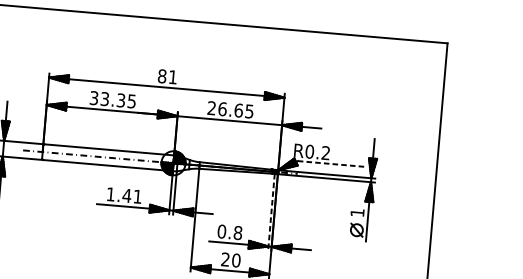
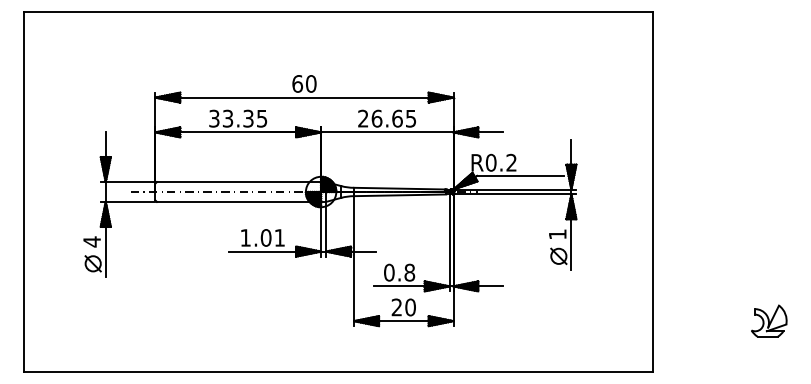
text: (167, 76) -> (304, 83), 81 -> 60
line: (332, 163) -> (521, 175), dashed -> solid
text: (126, 195) -> (265, 237), 1.41 -> 1.01
line: (271, 212) -> (449, 243), dashed -> solid

